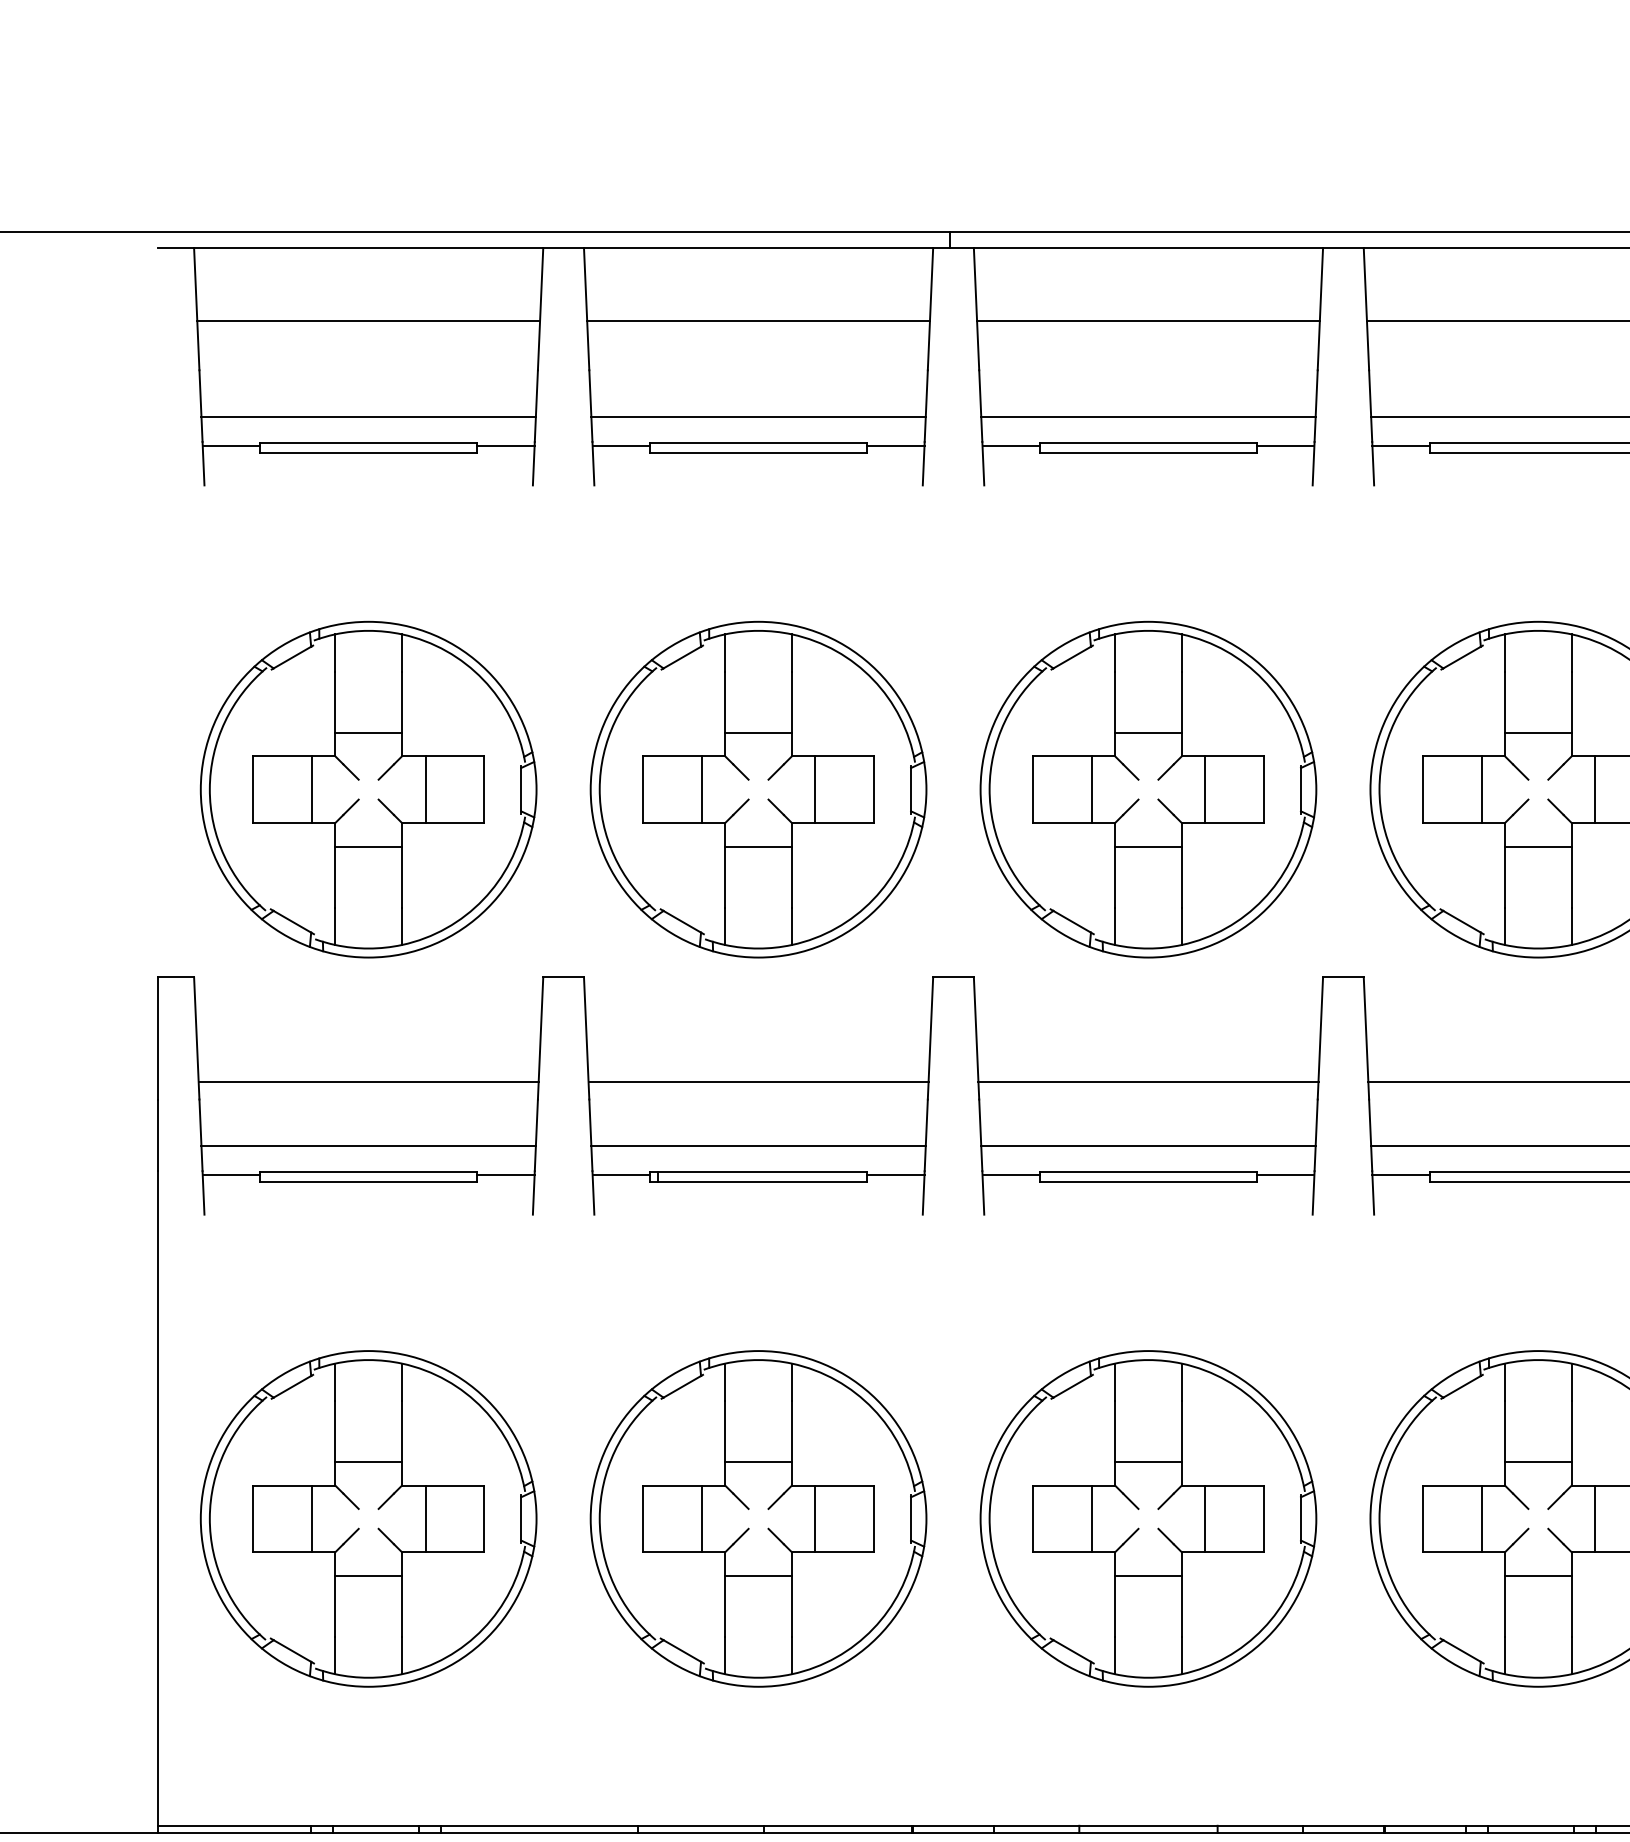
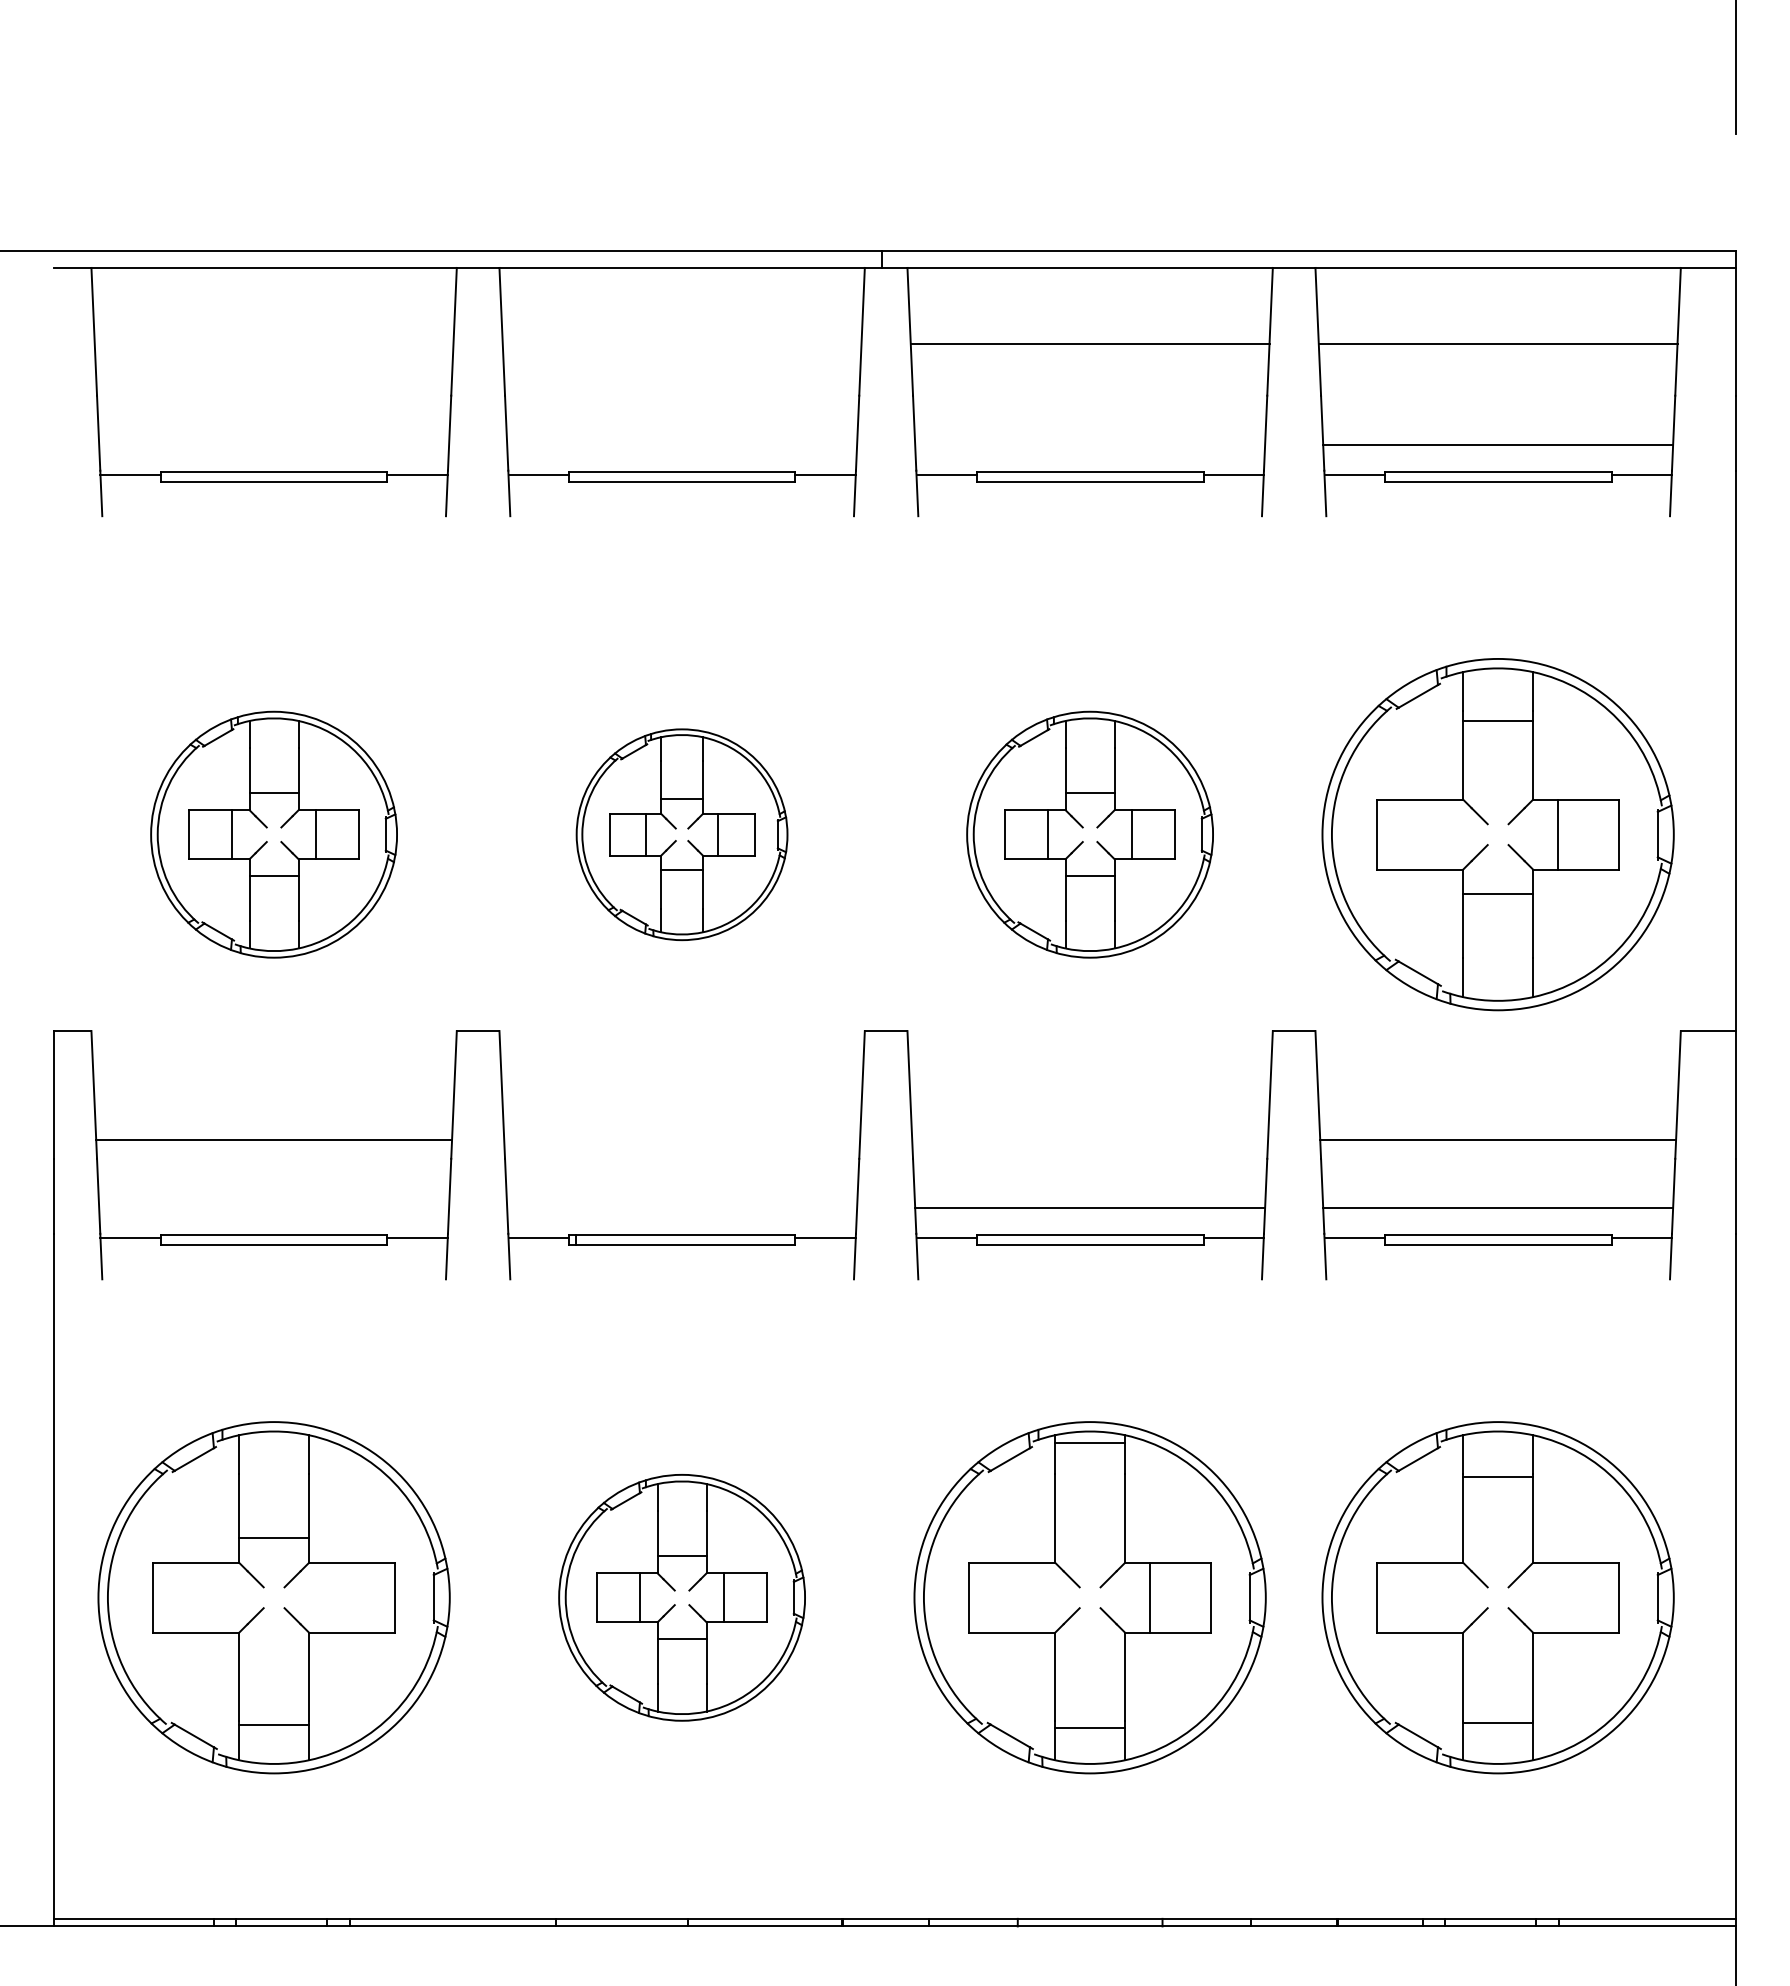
line: (368, 321) -> (273, 344), removed
line: (757, 321) -> (681, 344), removed
line: (369, 416) -> (274, 444), removed
line: (758, 416) -> (682, 444), removed
line: (1148, 416) -> (1090, 444), removed
line: (1538, 733) -> (1498, 721), moved
part: (368, 789) -> (273, 834), size x0.7
part: (757, 789) -> (681, 834), size x0.6
part: (1147, 789) -> (1089, 834), size x0.7
line: (1481, 789) -> (1438, 834), removed
line: (758, 1081) -> (682, 1140), removed
line: (1148, 1081) -> (1090, 1140), removed
line: (369, 1146) -> (274, 1207), removed
line: (758, 1146) -> (682, 1207), removed
line: (1148, 1462) -> (1090, 1443), moved
line: (1538, 1462) -> (1498, 1477), moved
line: (311, 1518) -> (214, 1597), removed
line: (425, 1518) -> (333, 1597), removed
part: (757, 1518) -> (681, 1597), size x0.7
line: (1091, 1518) -> (1030, 1597), removed
line: (1481, 1518) -> (1438, 1597), removed
line: (1595, 1518) -> (1557, 1597), removed
line: (369, 1576) -> (274, 1725), moved
line: (1148, 1576) -> (1090, 1728), moved
line: (1538, 1576) -> (1498, 1723), moved

